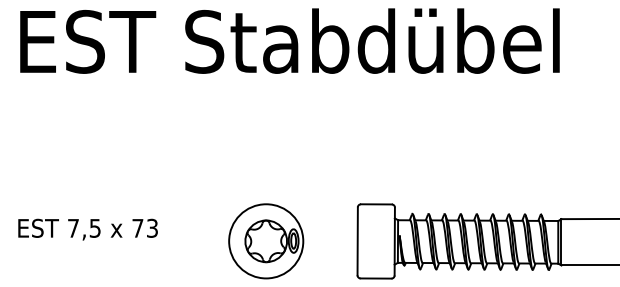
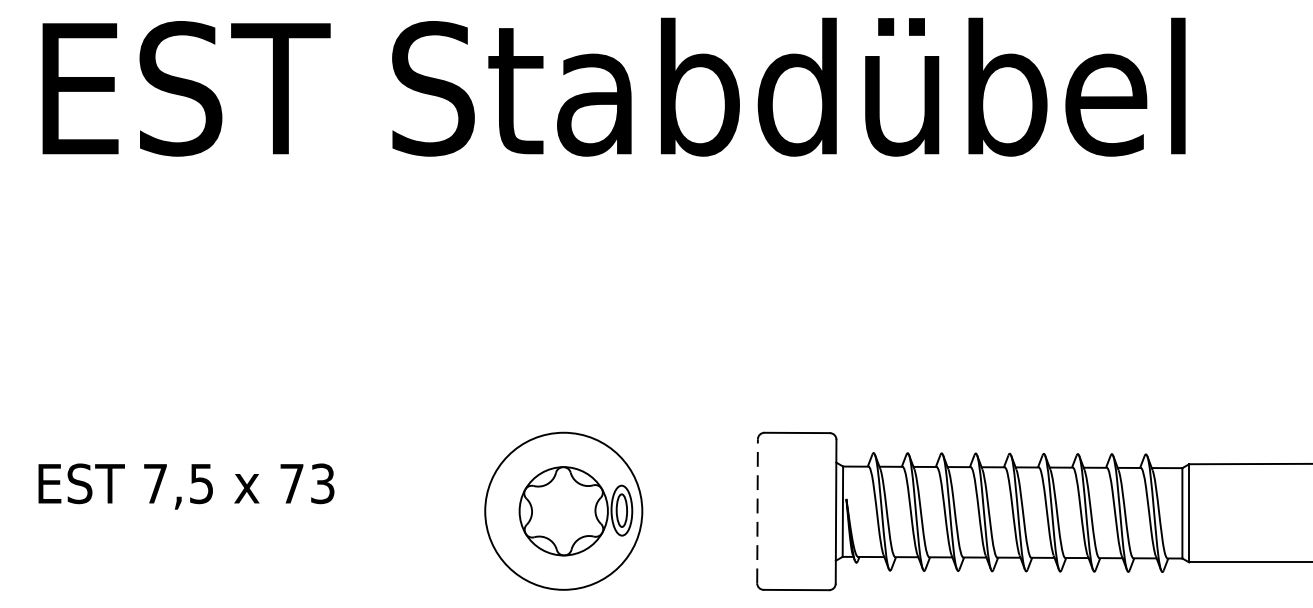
line: (357, 241) -> (757, 511), solid -> dashed

